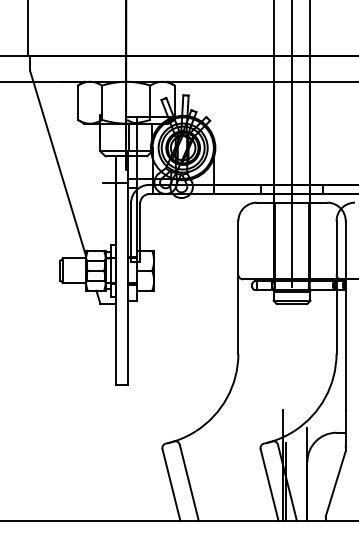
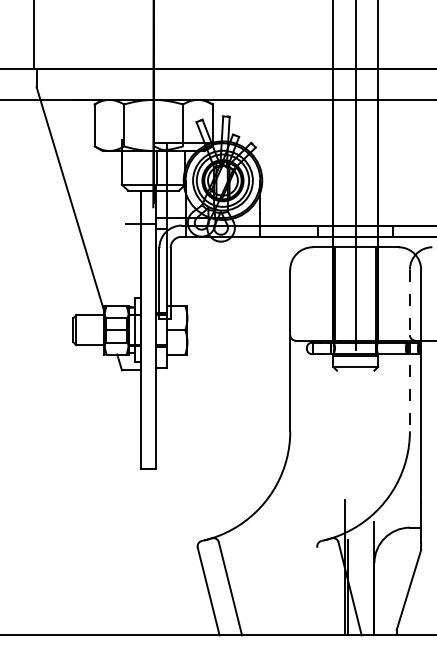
line: (336, 287) -> (409, 350), solid -> dashed
line: (291, 303) -> (355, 370), removed
line: (269, 485) -> (328, 591), removed

